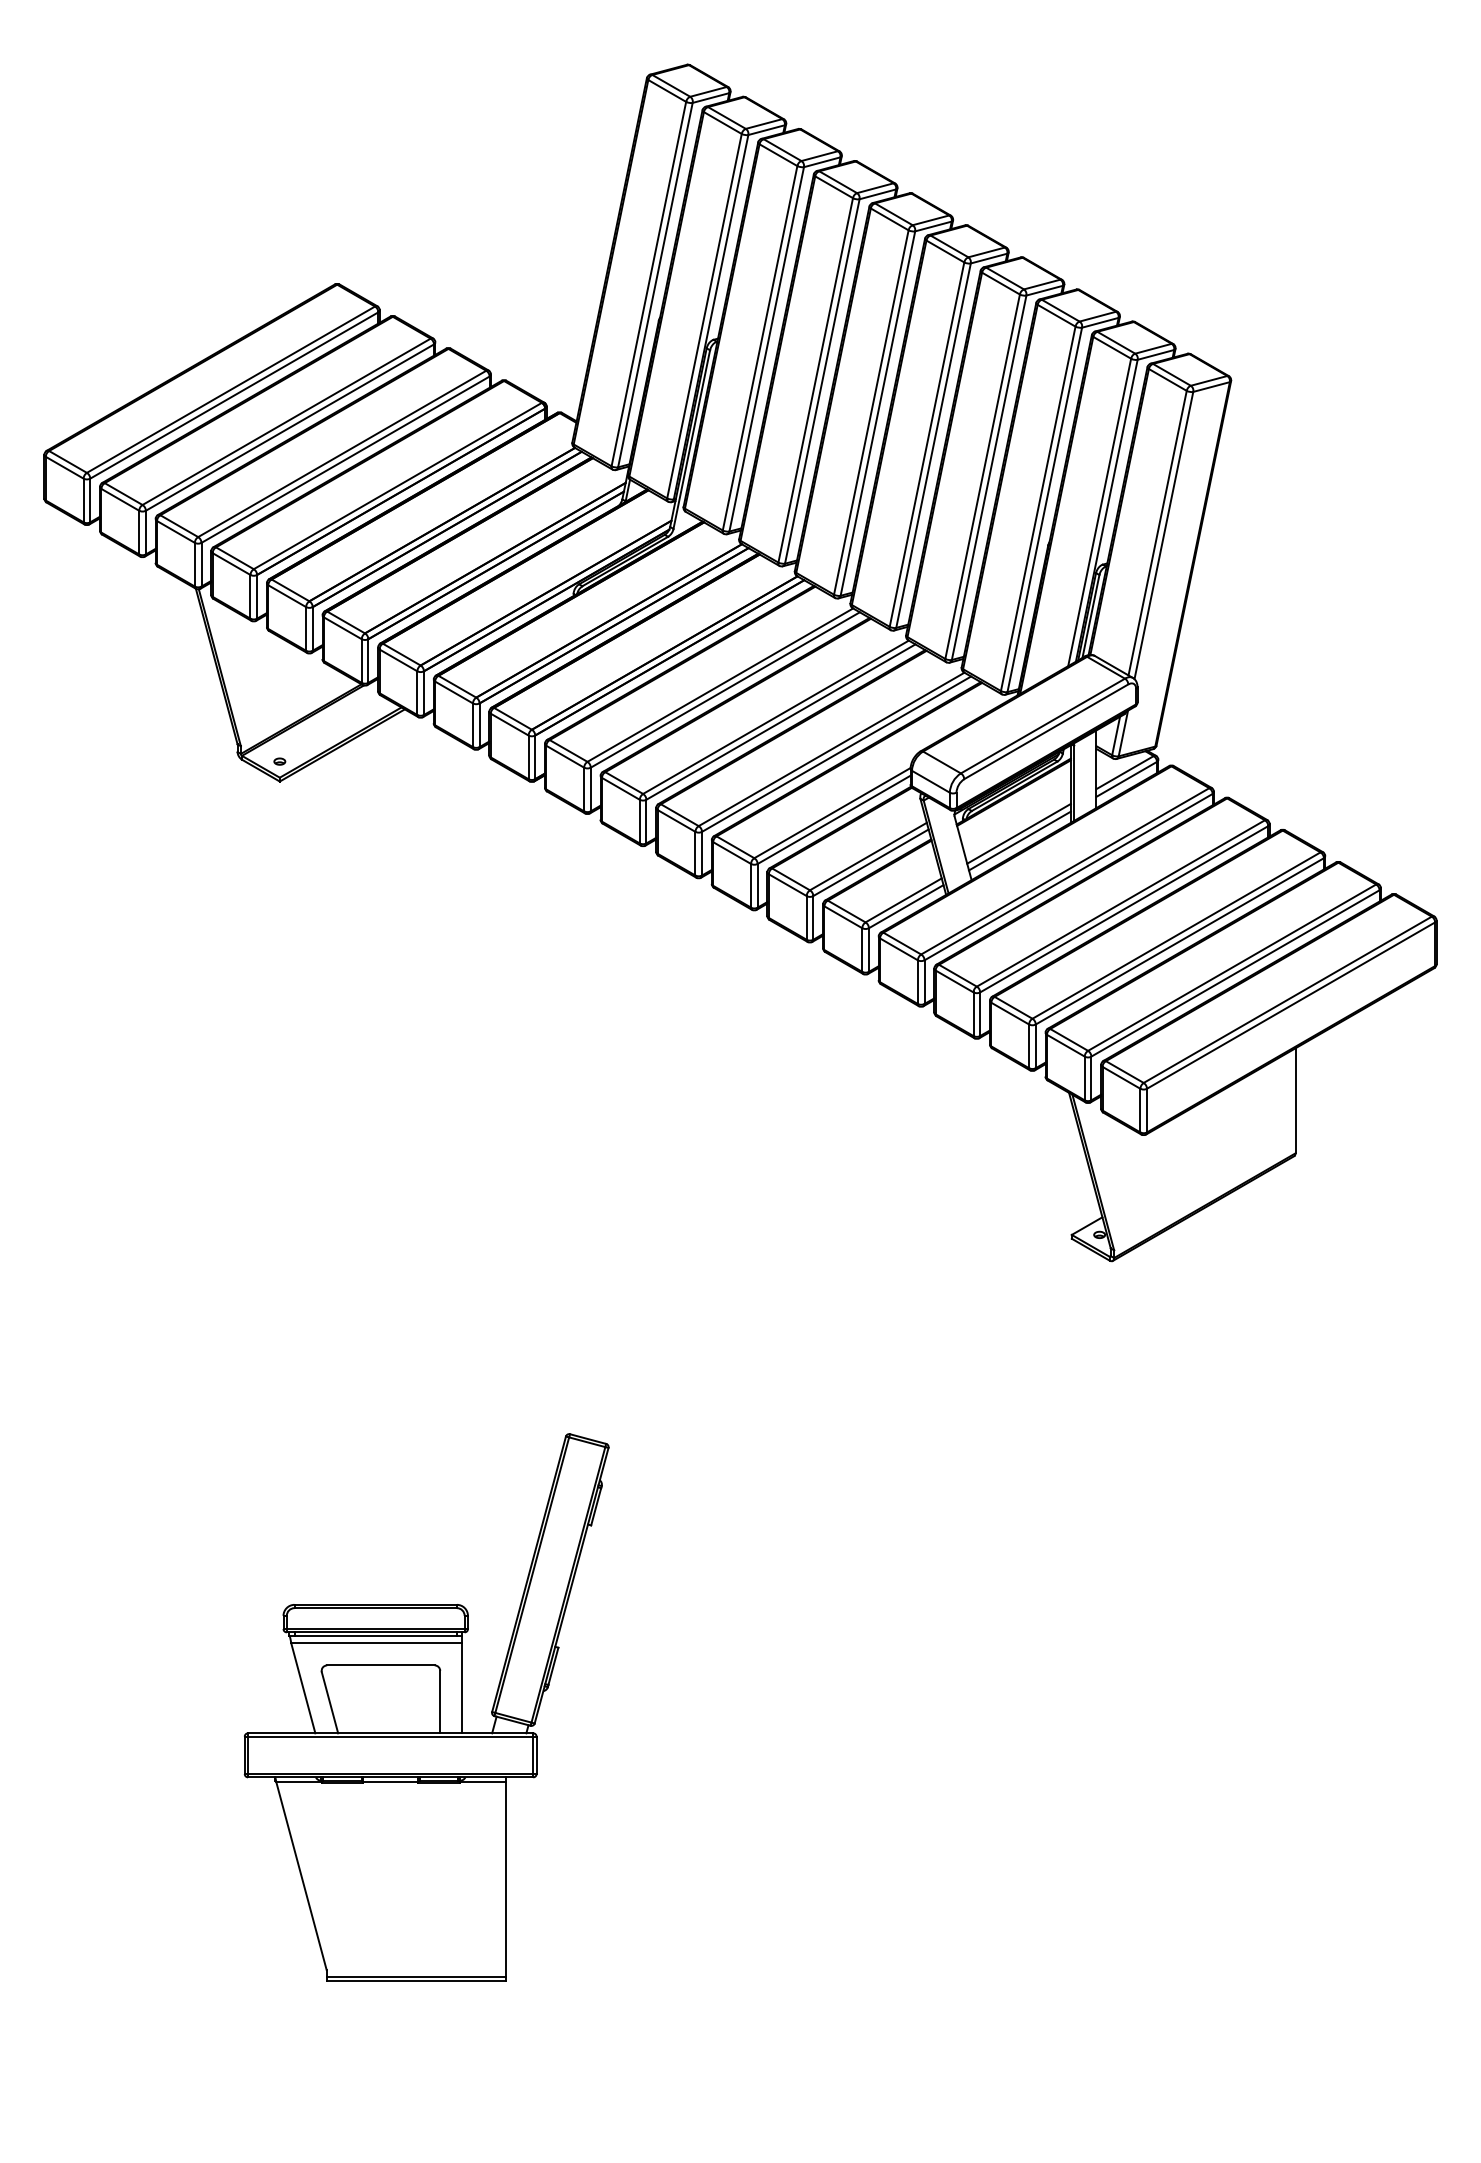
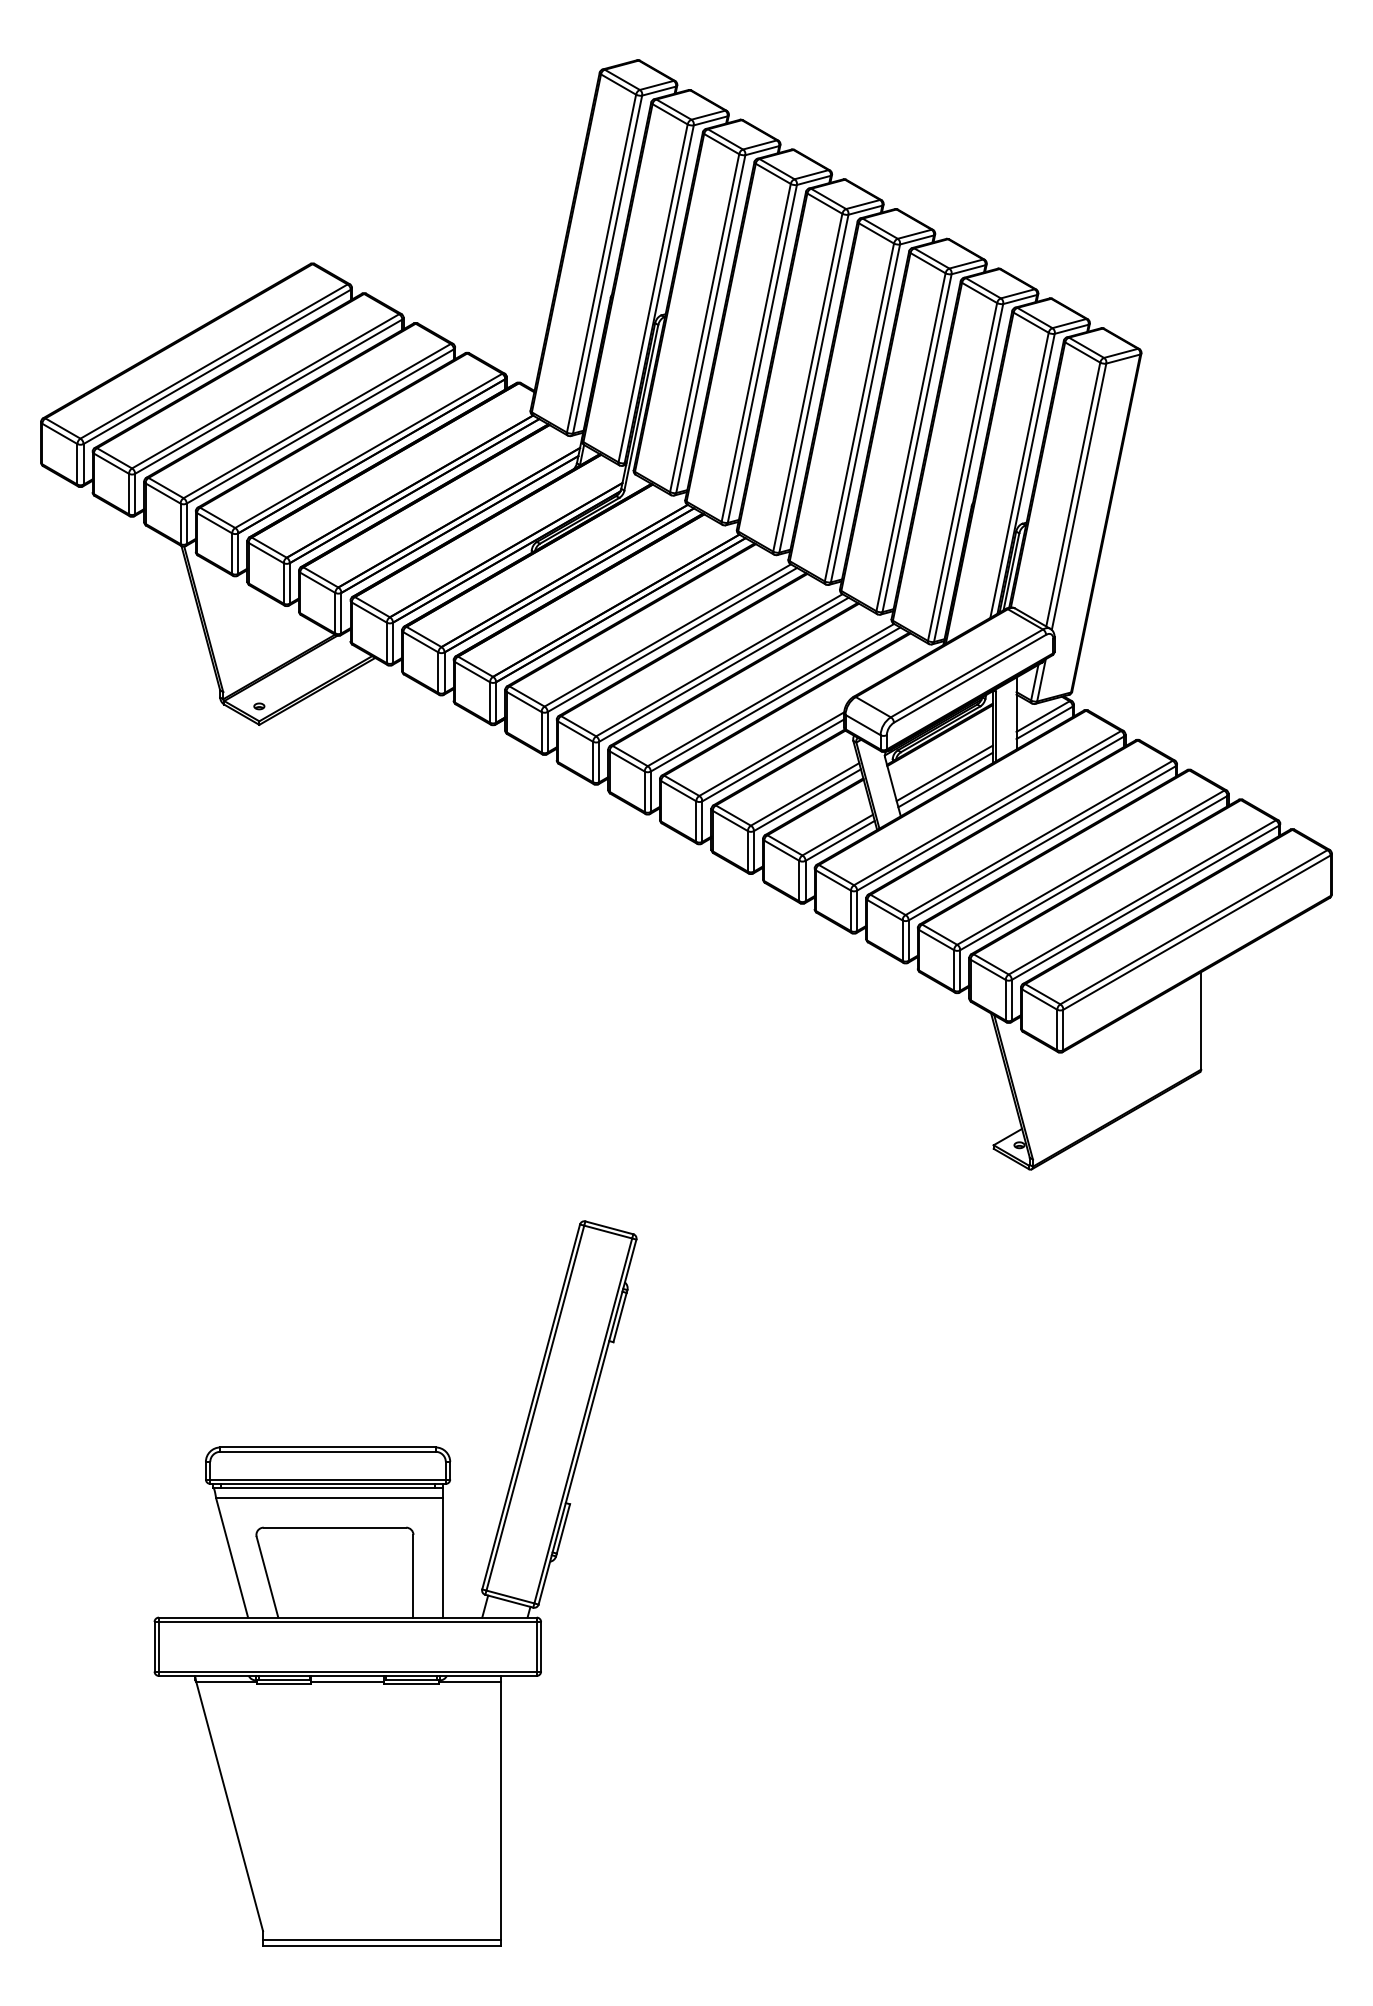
part: (426, 1707) -> (395, 1583), size x1.43

